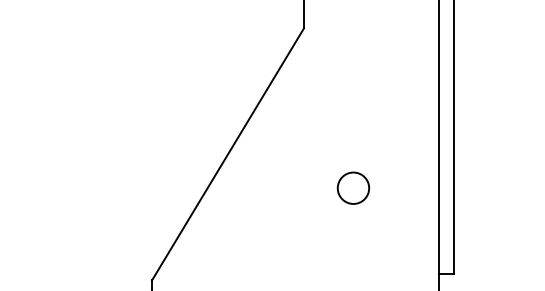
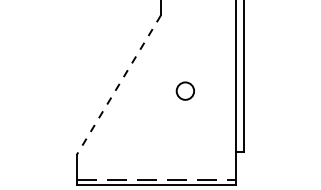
line: (227, 154) -> (118, 85), solid -> dashed
circle: (351, 187) -> (184, 90), moved

